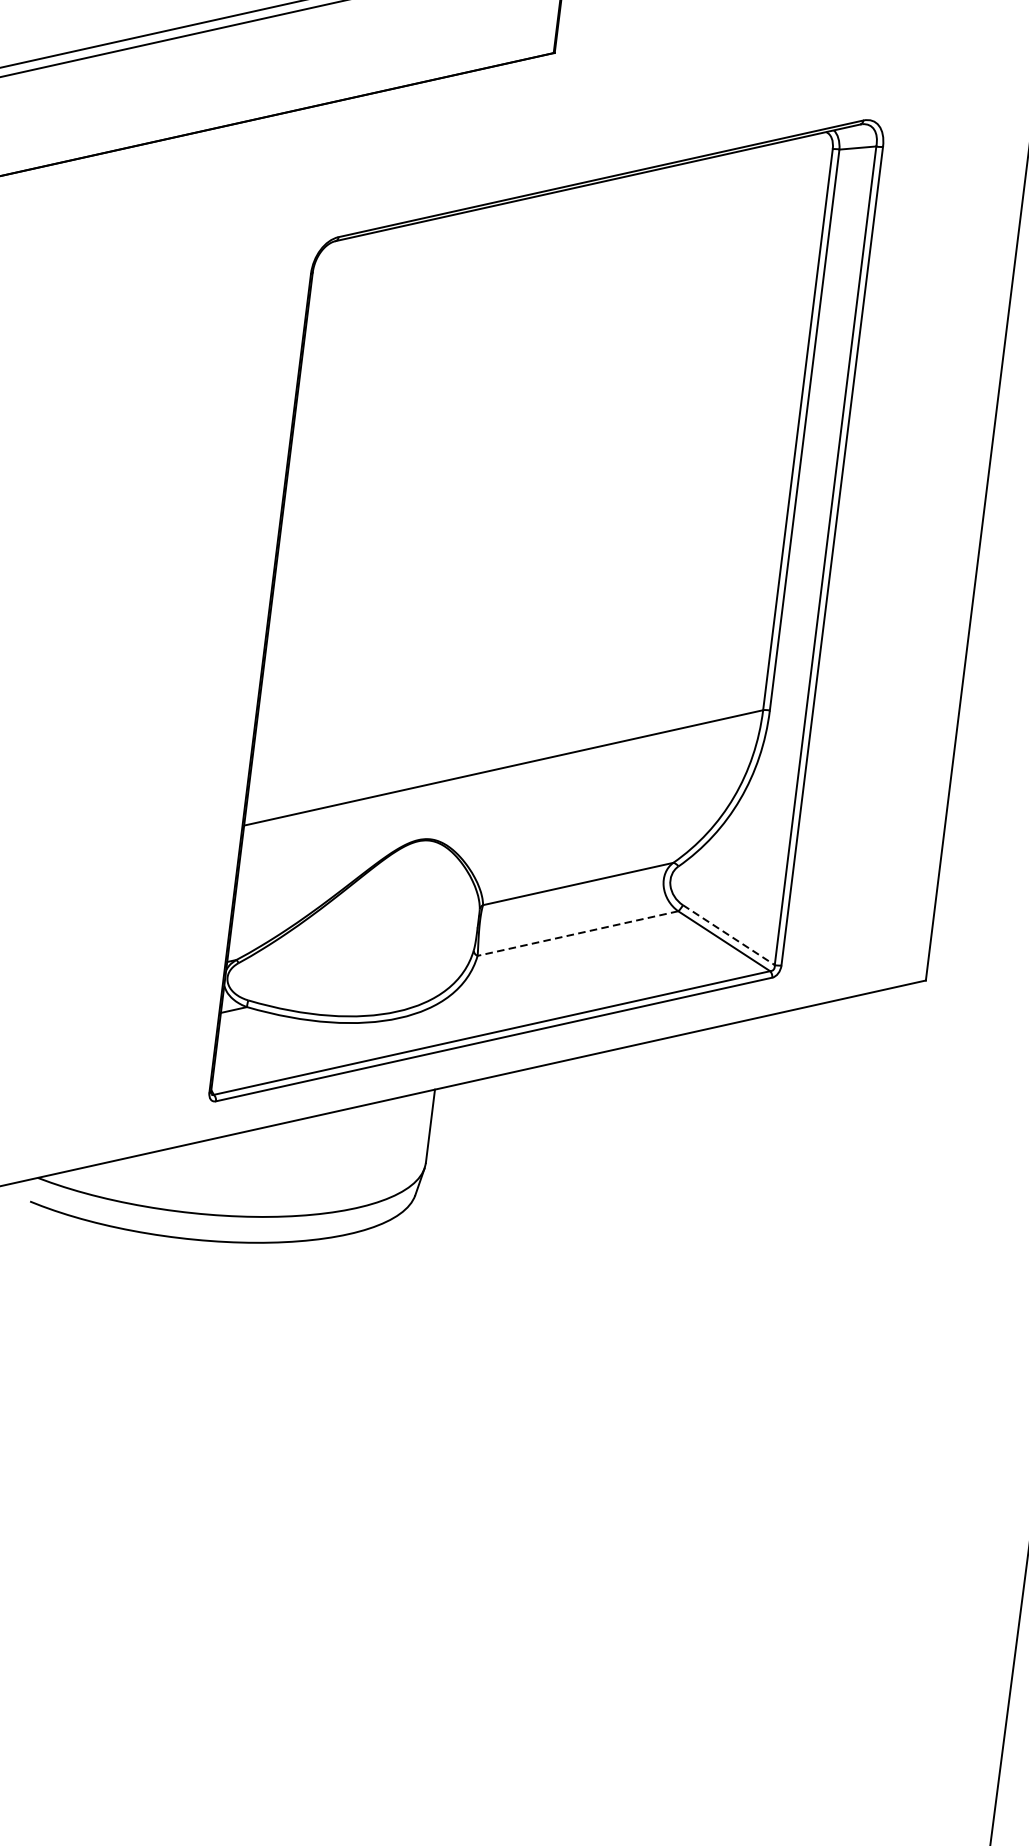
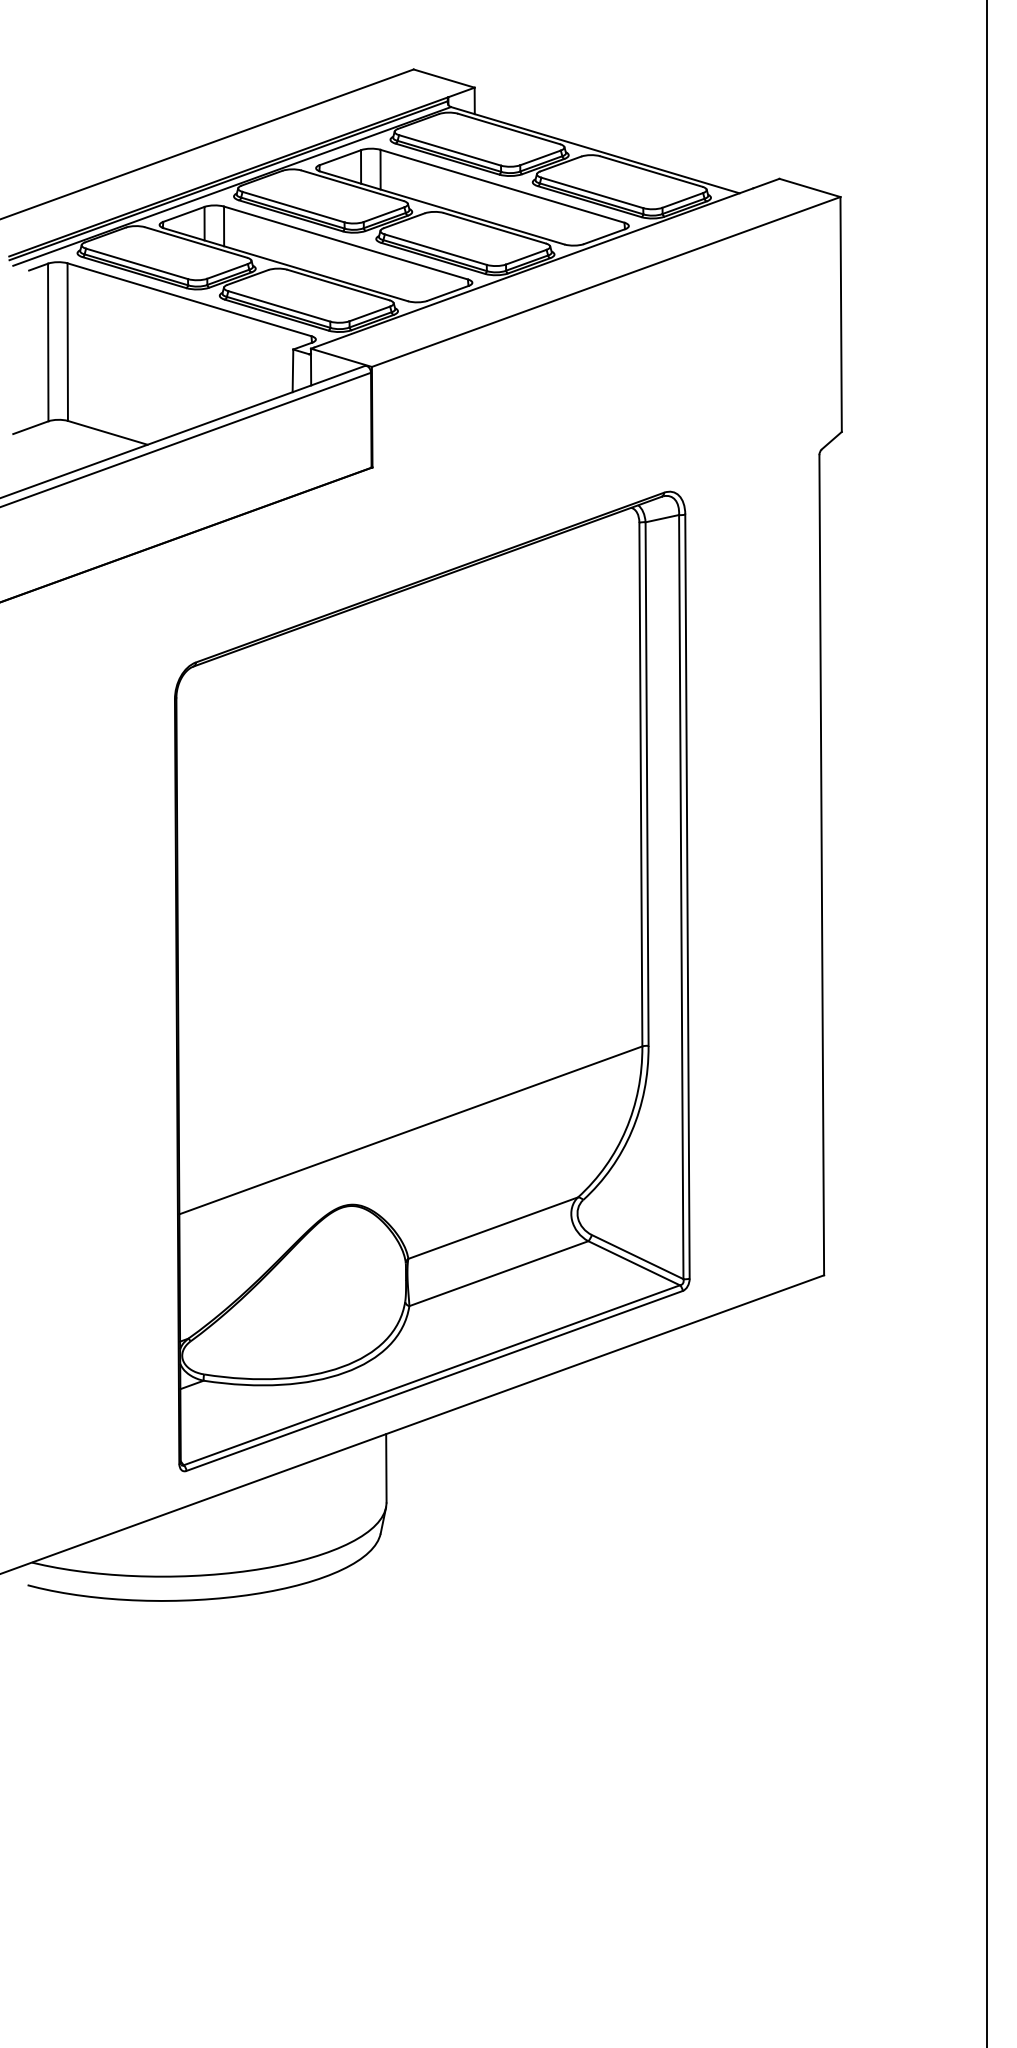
line: (577, 933) -> (498, 1273), dashed -> solid
line: (728, 935) -> (637, 1257), dashed -> solid

